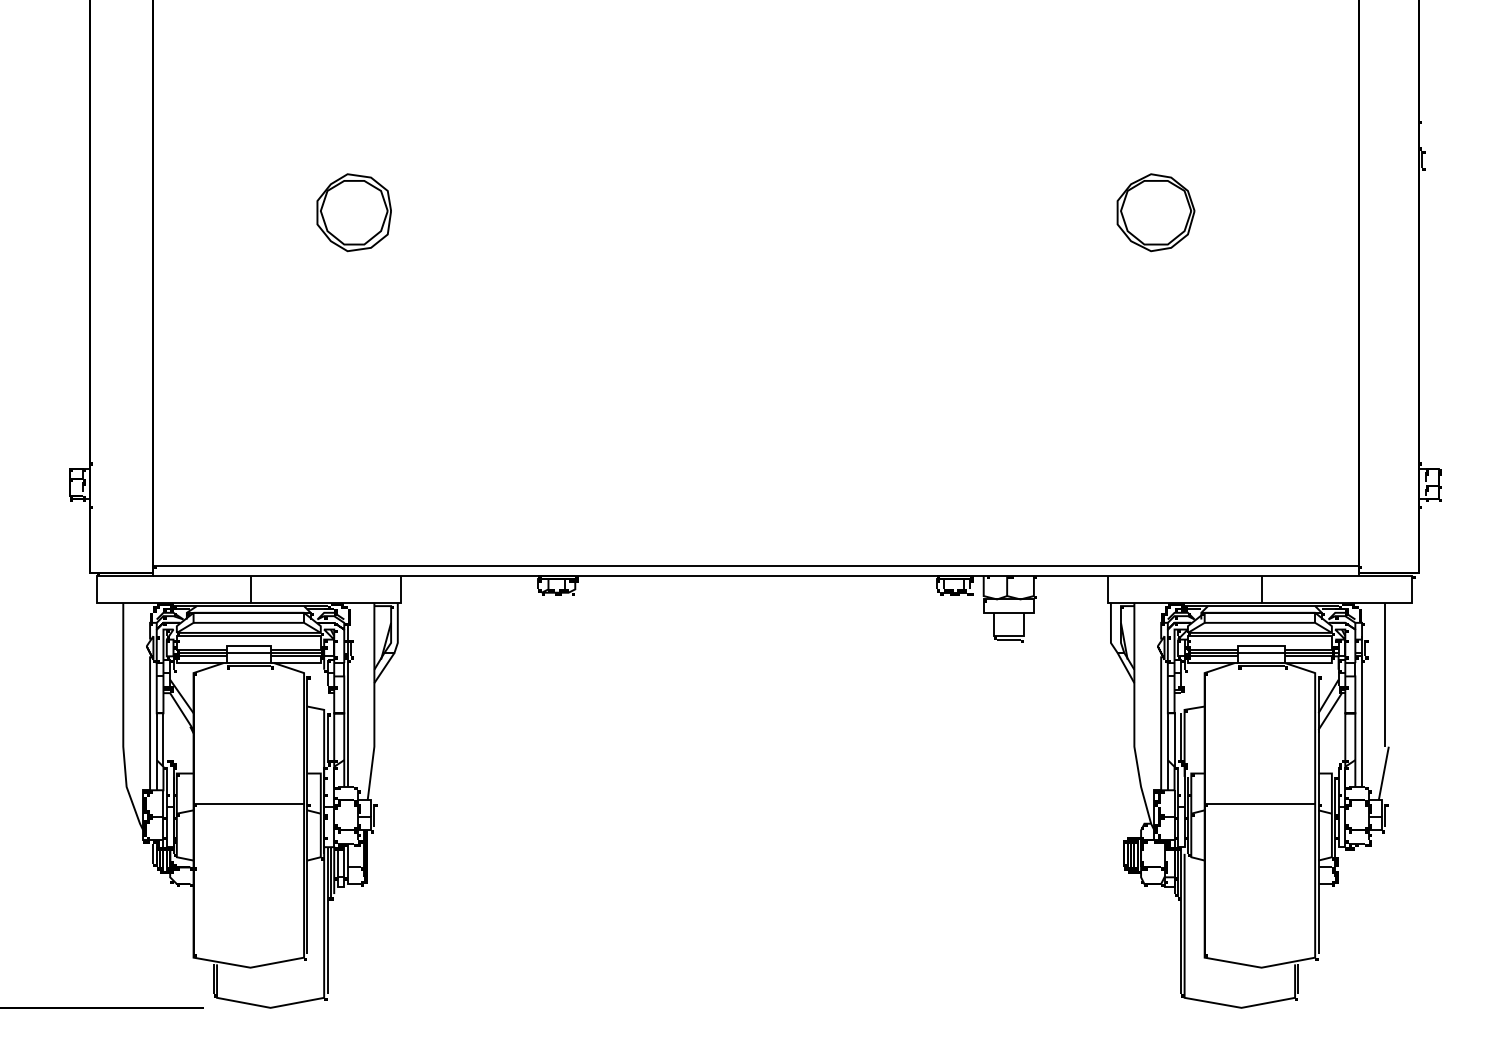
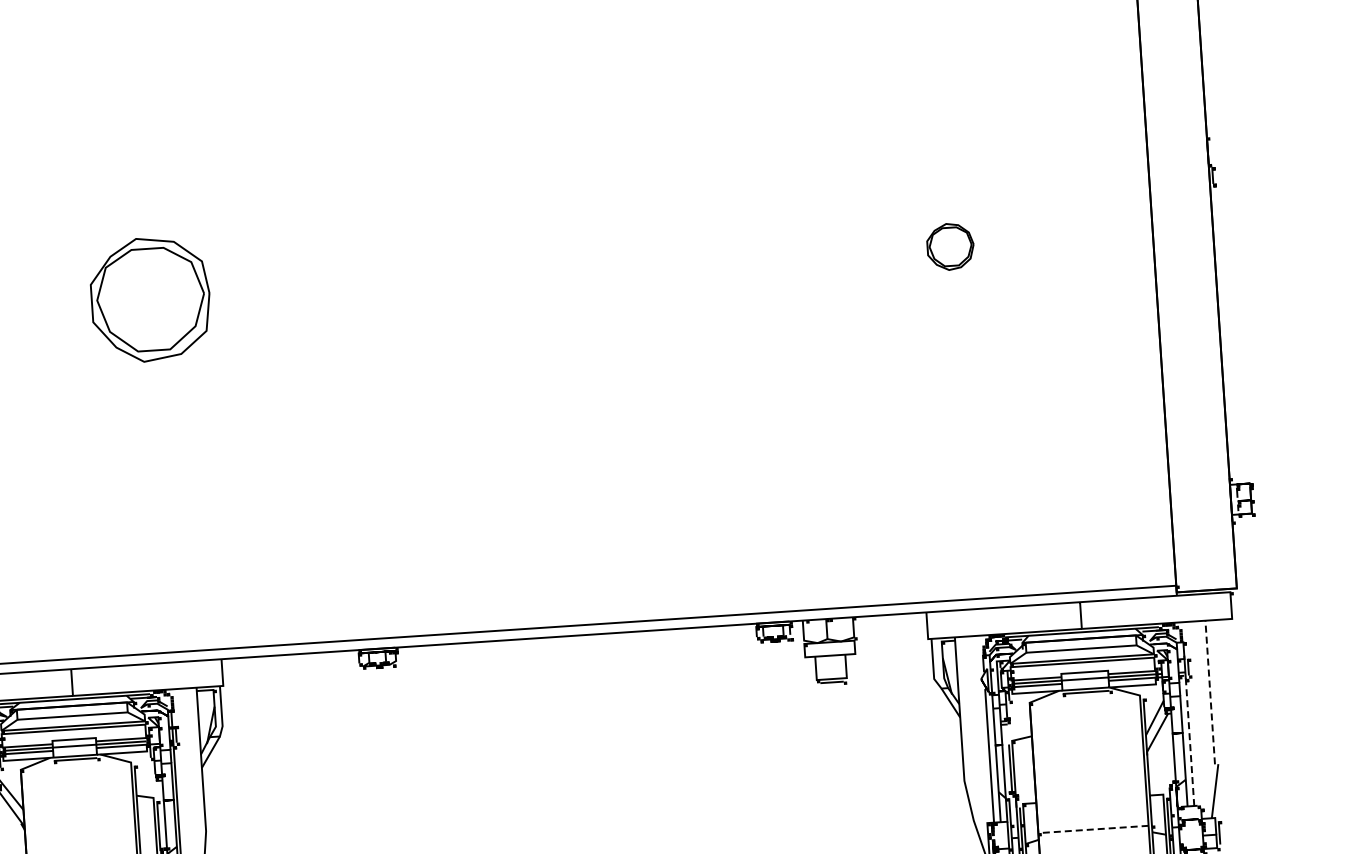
part: (353, 212) -> (149, 299), size x1.6
part: (1155, 212) -> (950, 246), size x0.6
line: (1385, 674) -> (1210, 692), solid -> dashed
line: (1362, 717) -> (1190, 736), solid -> dashed
line: (1260, 803) -> (1094, 829), solid -> dashed

